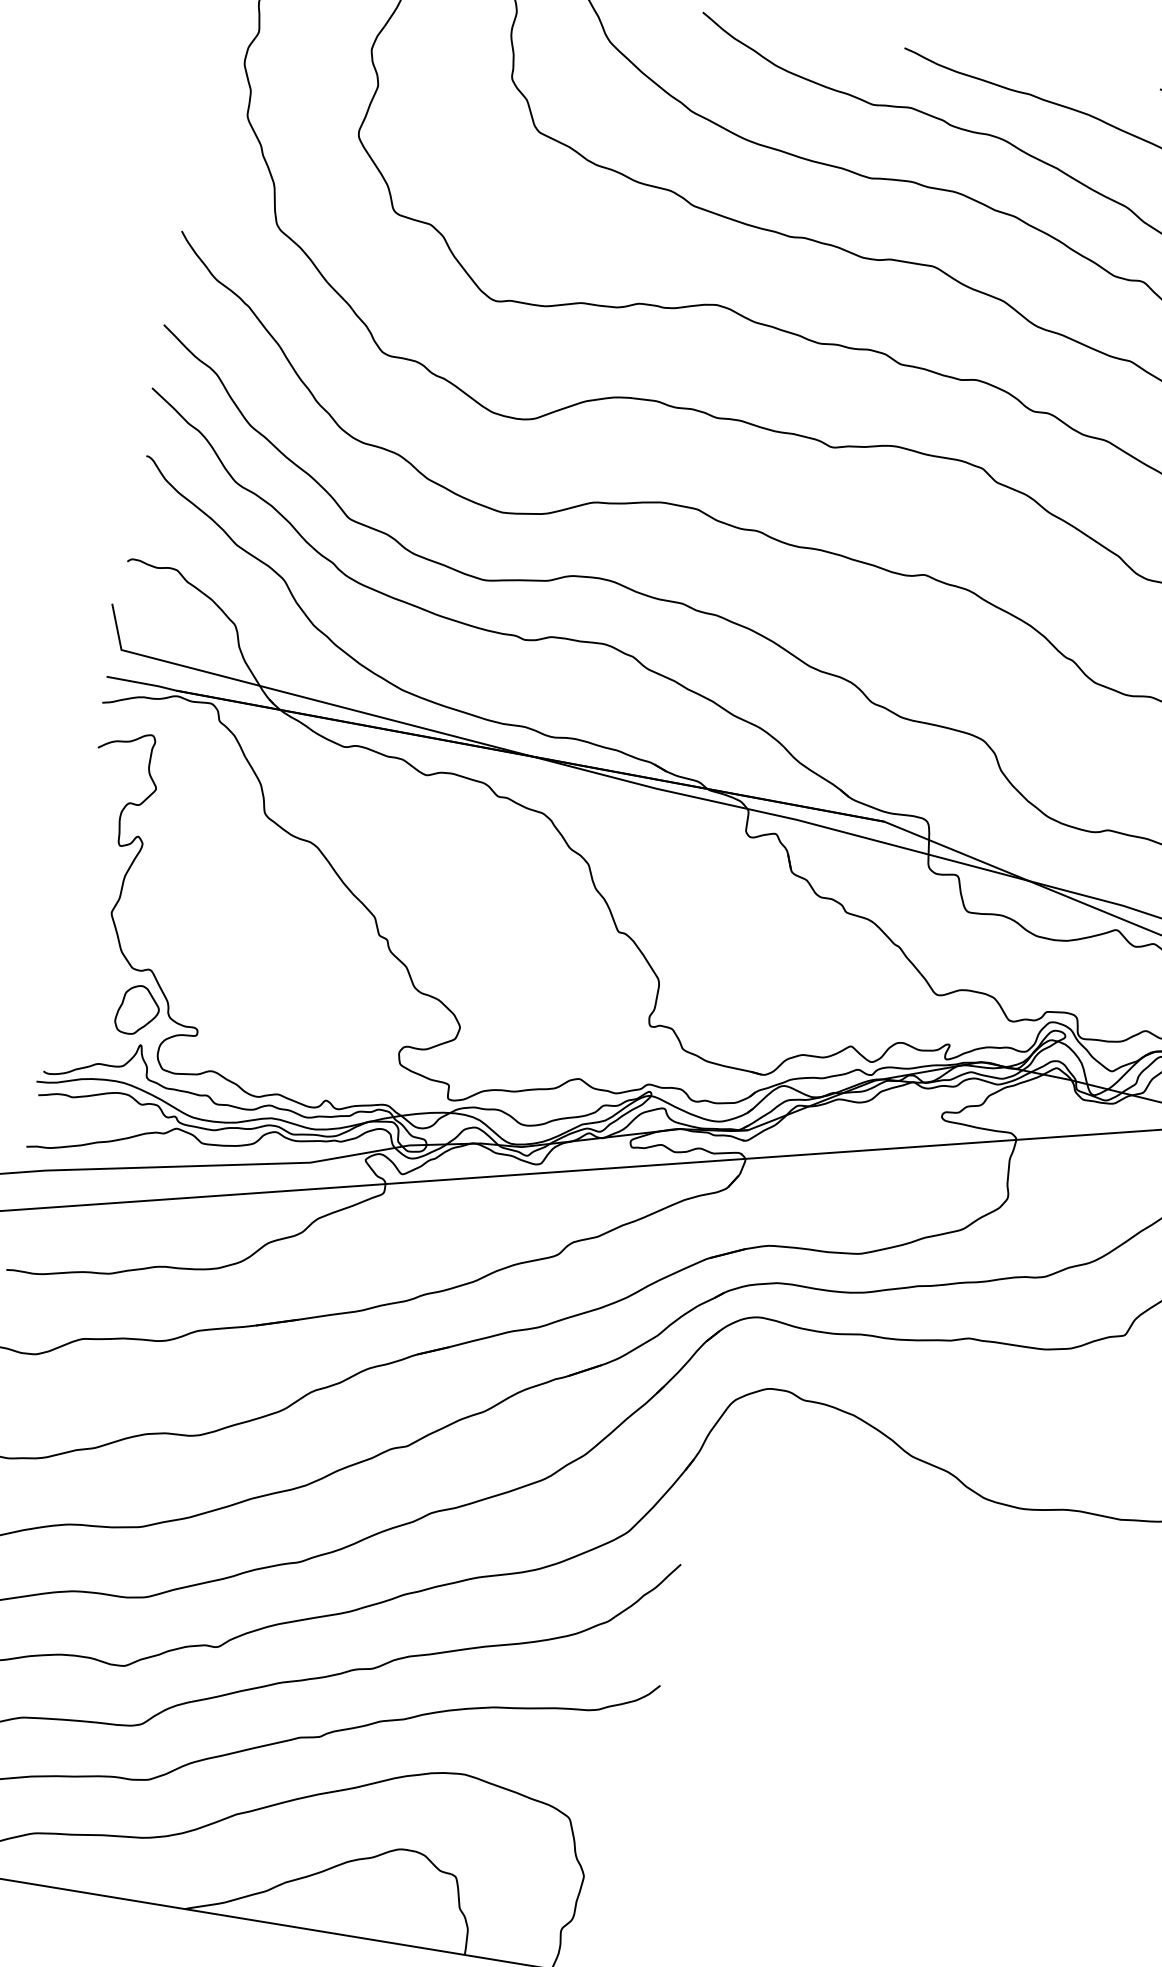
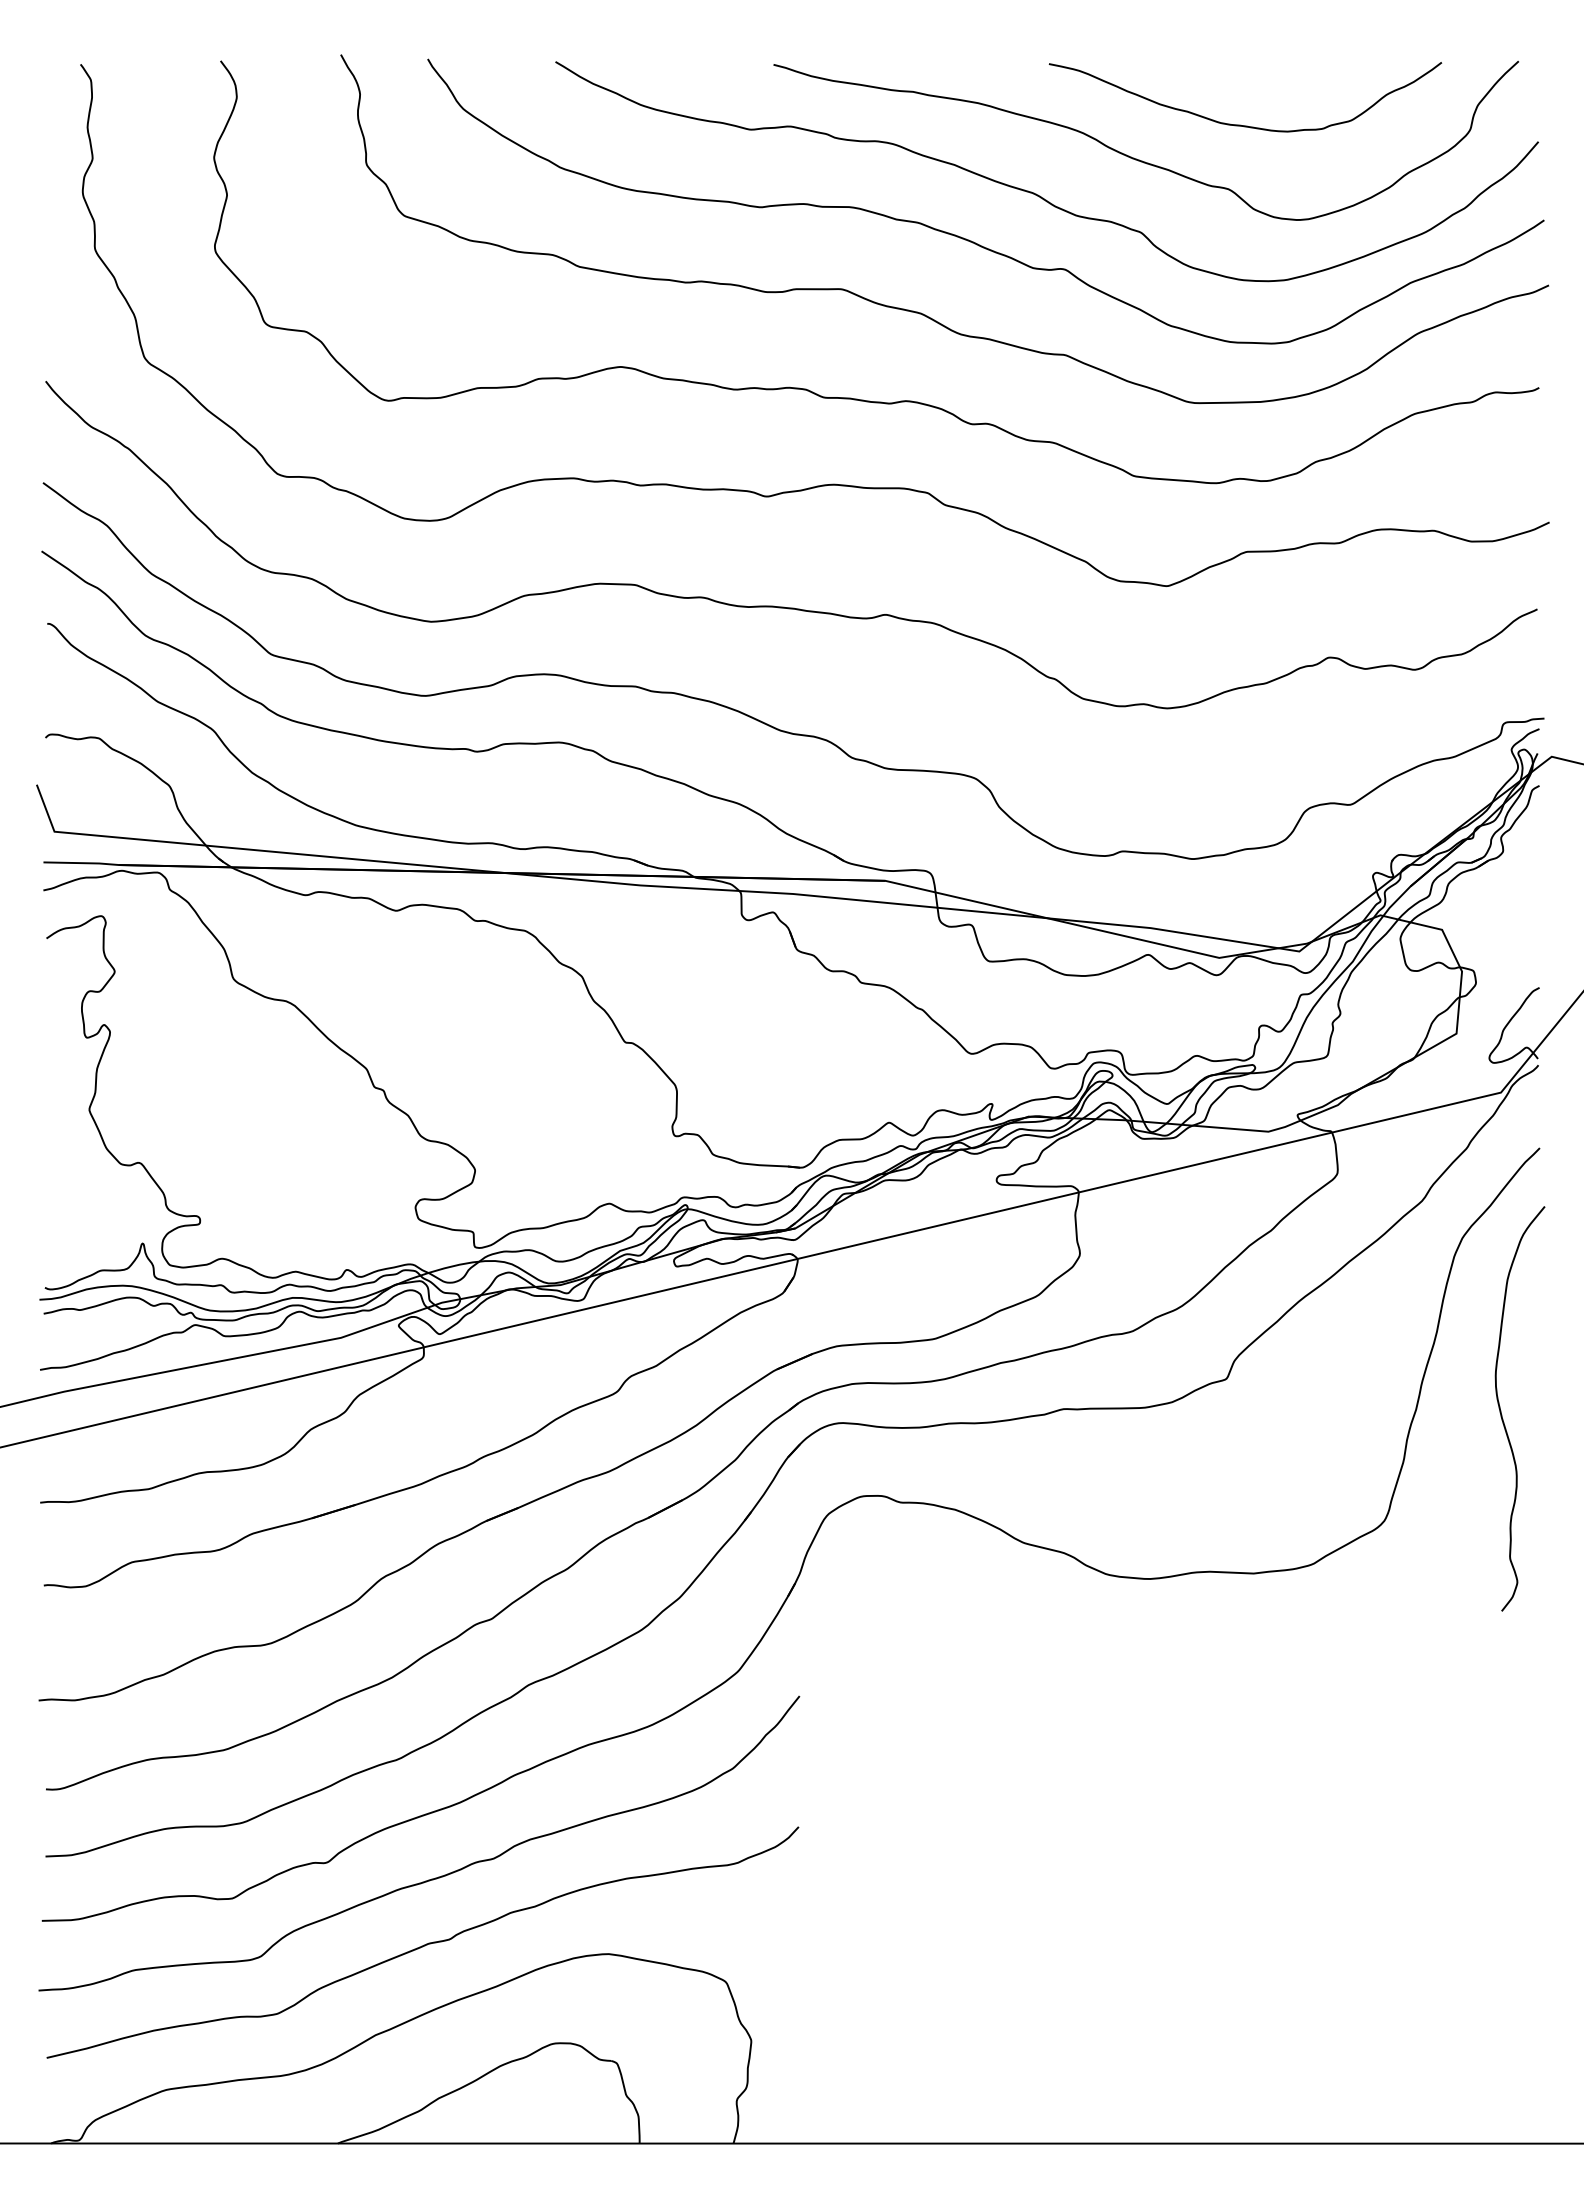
part: (137, 1010) -> (133, 1207), removed

